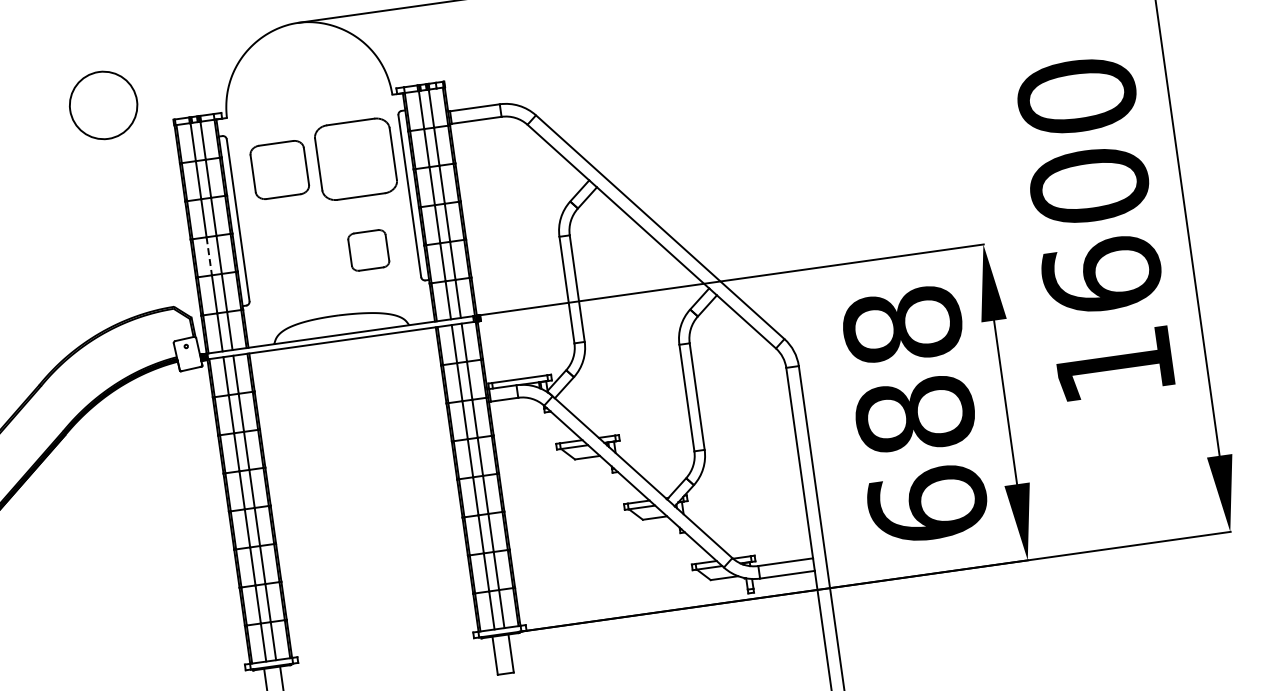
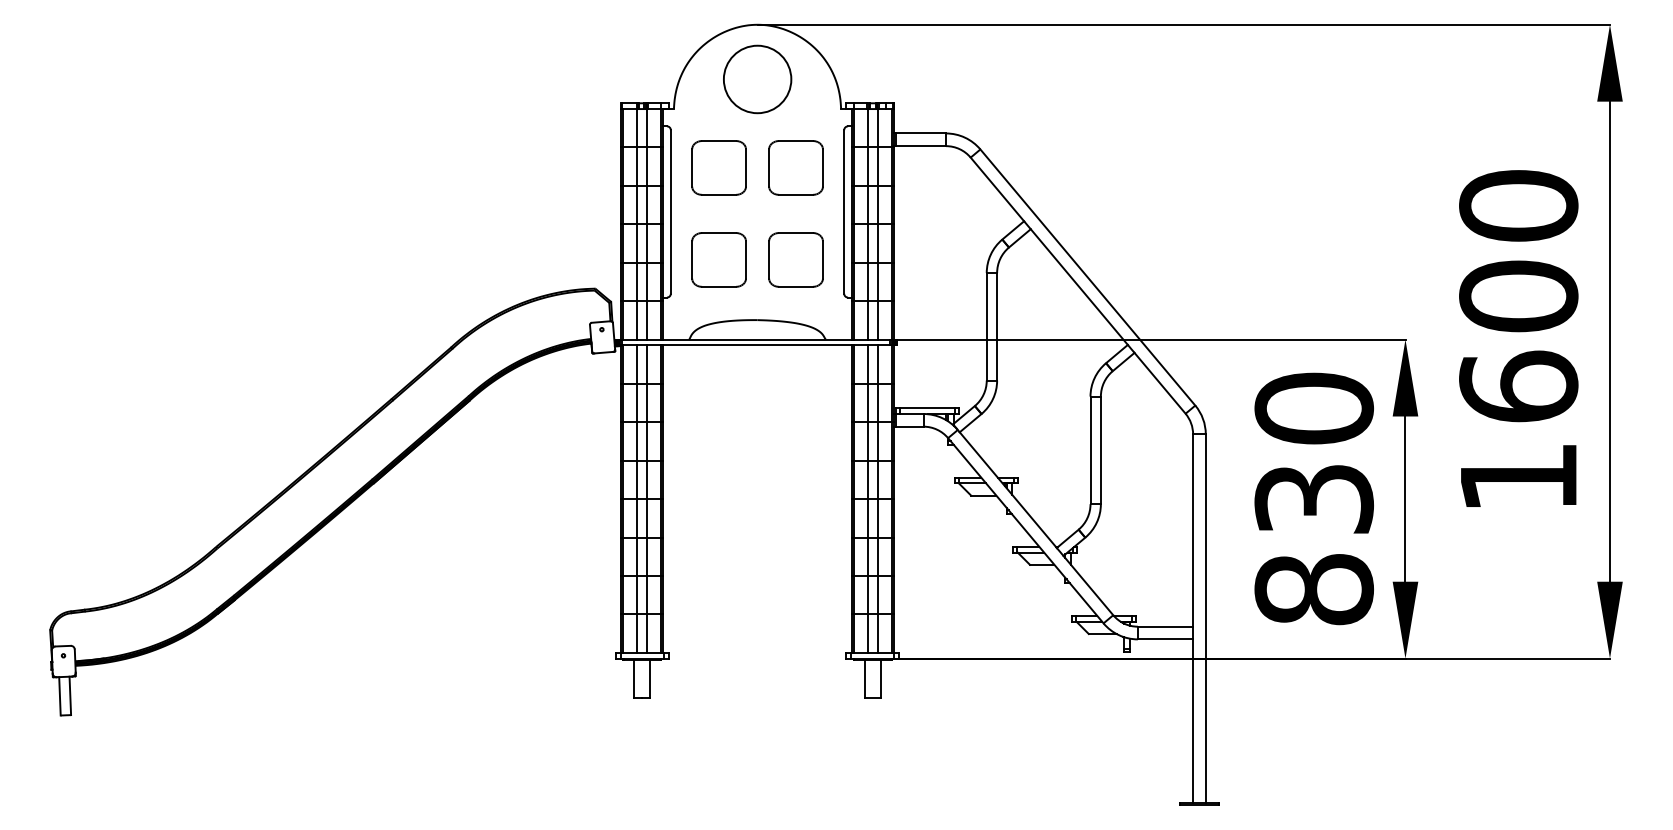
circle: (103, 105) -> (757, 79), moved
part: (355, 158) -> (795, 167), size x0.71
part: (368, 250) -> (795, 259), size x1.43
line: (209, 257) -> (637, 244), dashed -> solid
part: (291, 260) -> (718, 259), added
text: (914, 414) -> (1313, 498), 688 -> 830

